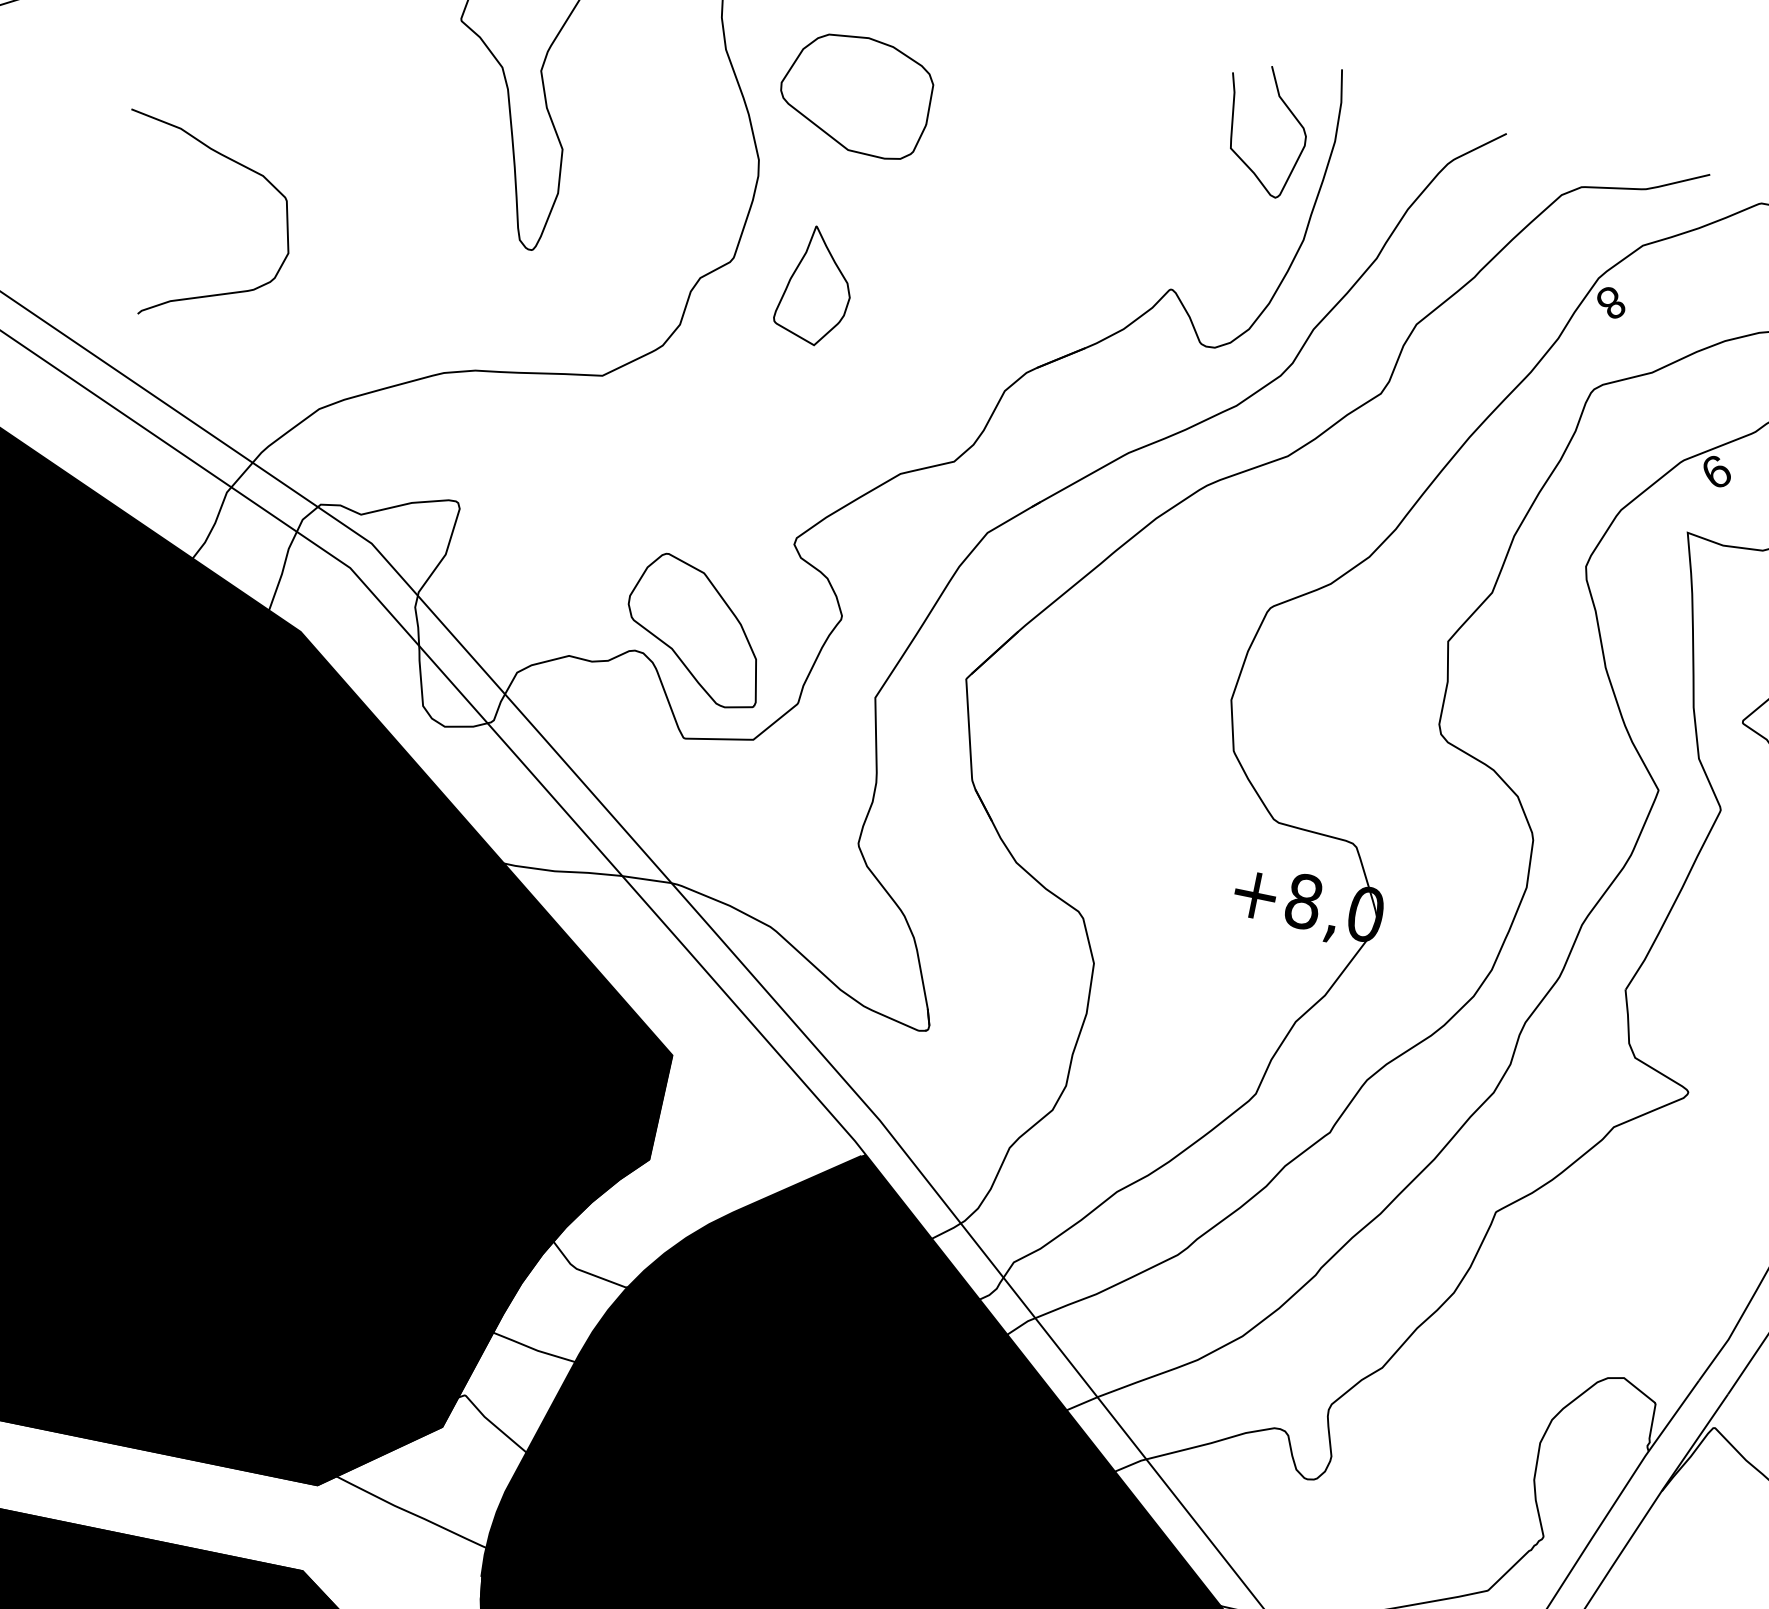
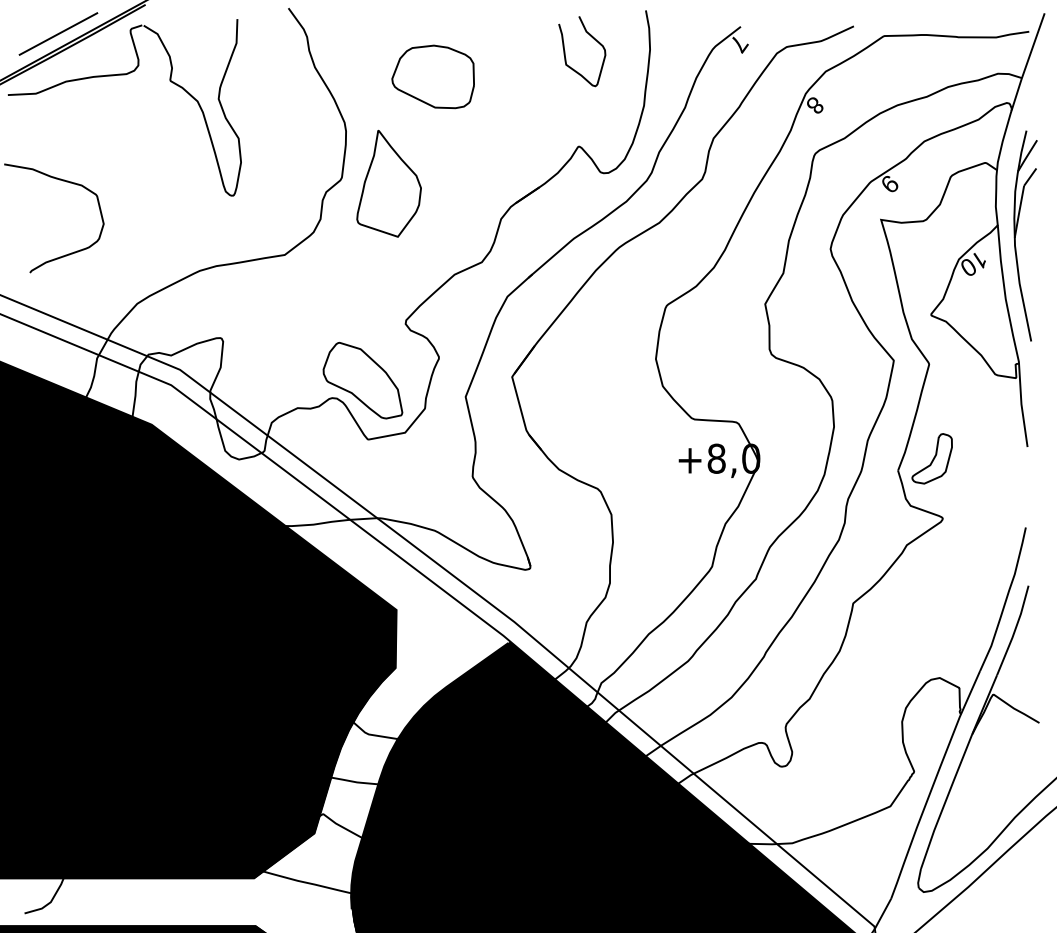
part: (854, 93) -> (432, 76), moved
curve: (1289, 112) -> (593, 39), moved
fill: (1499, 167) -> (740, 45), added
part: (815, 285) -> (388, 183), size x1.67
part: (1690, 980) -> (931, 458), added

